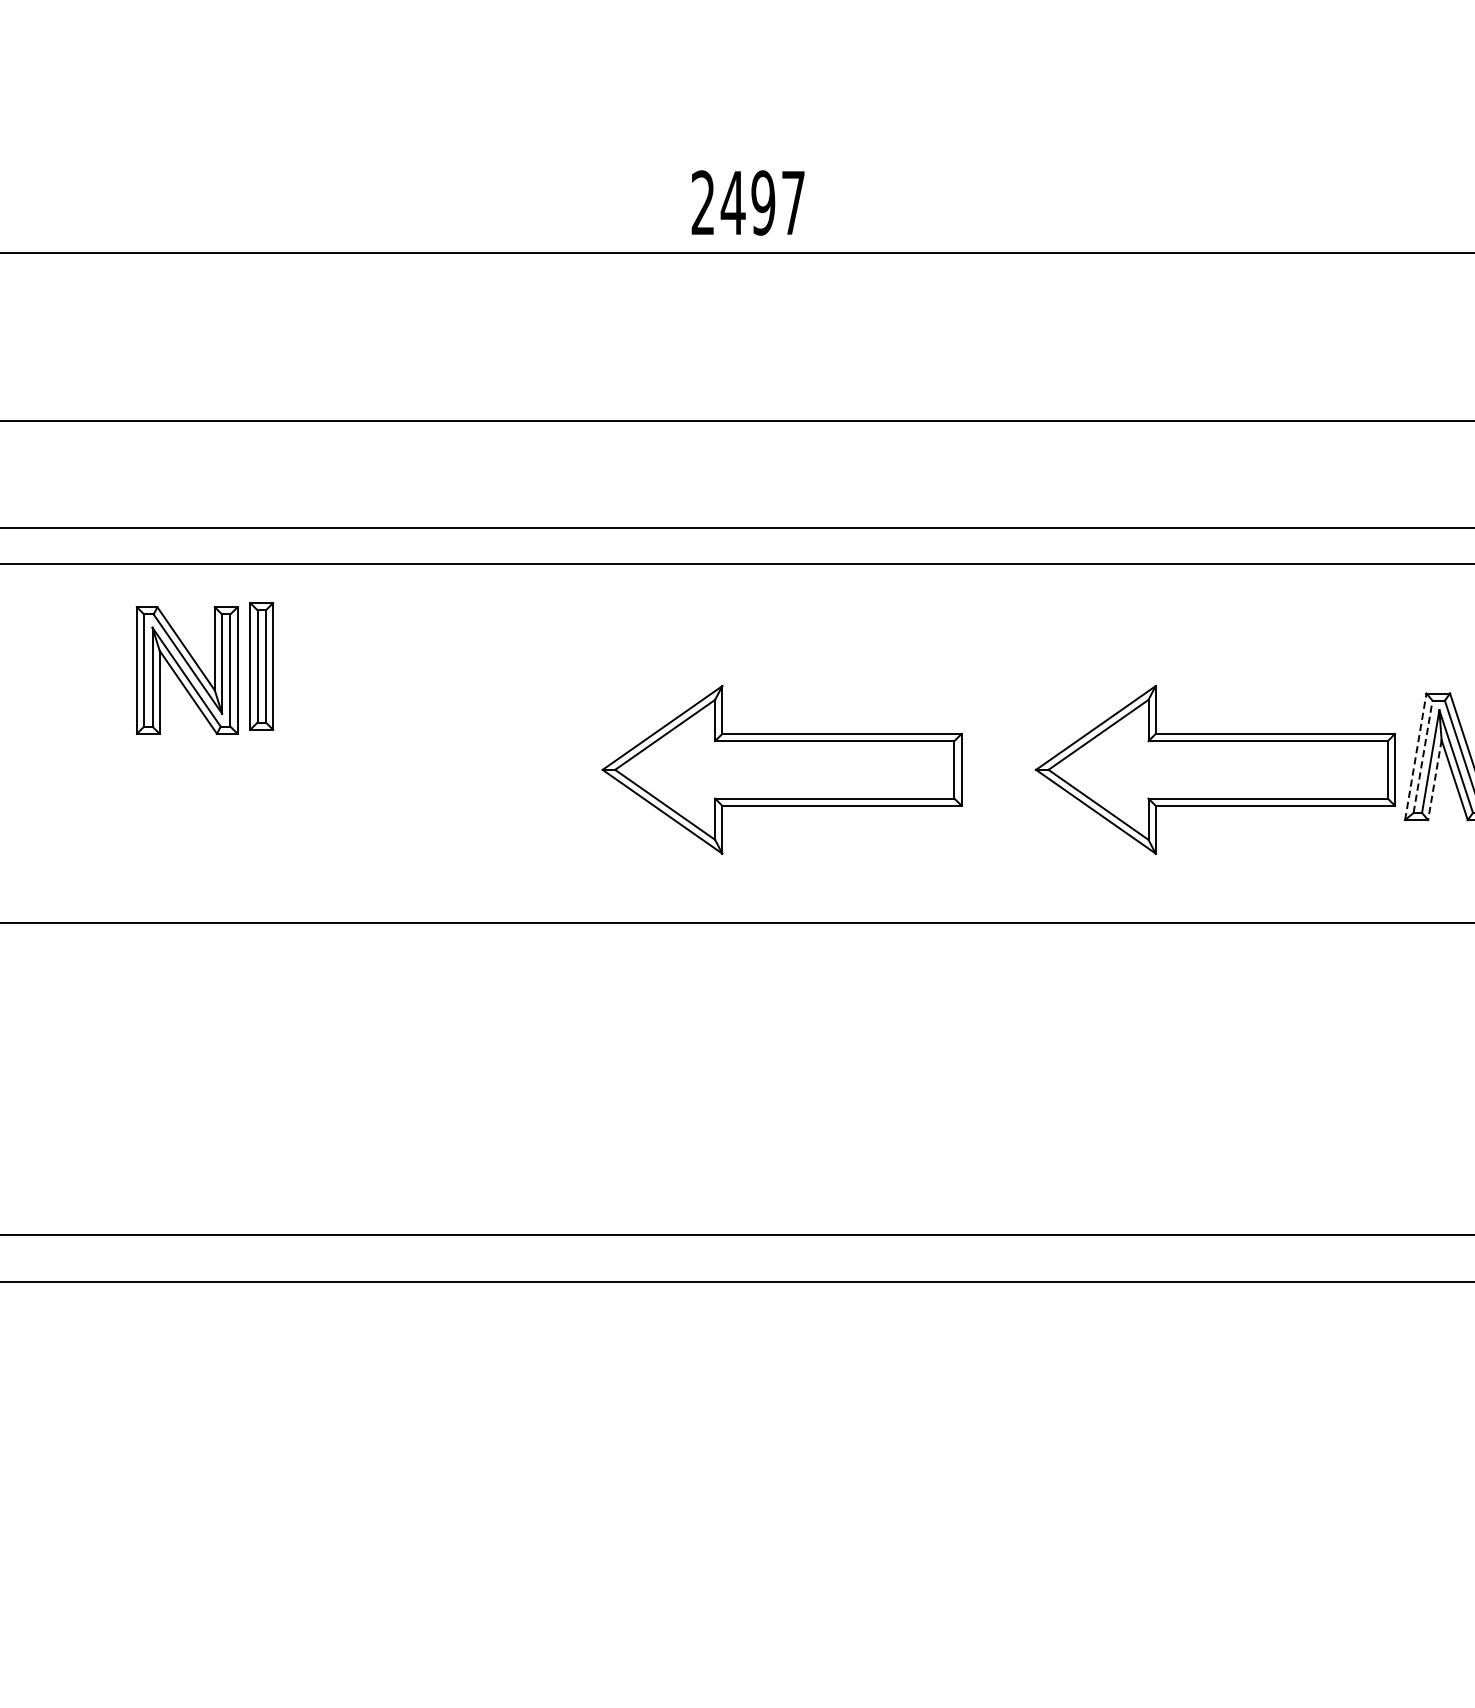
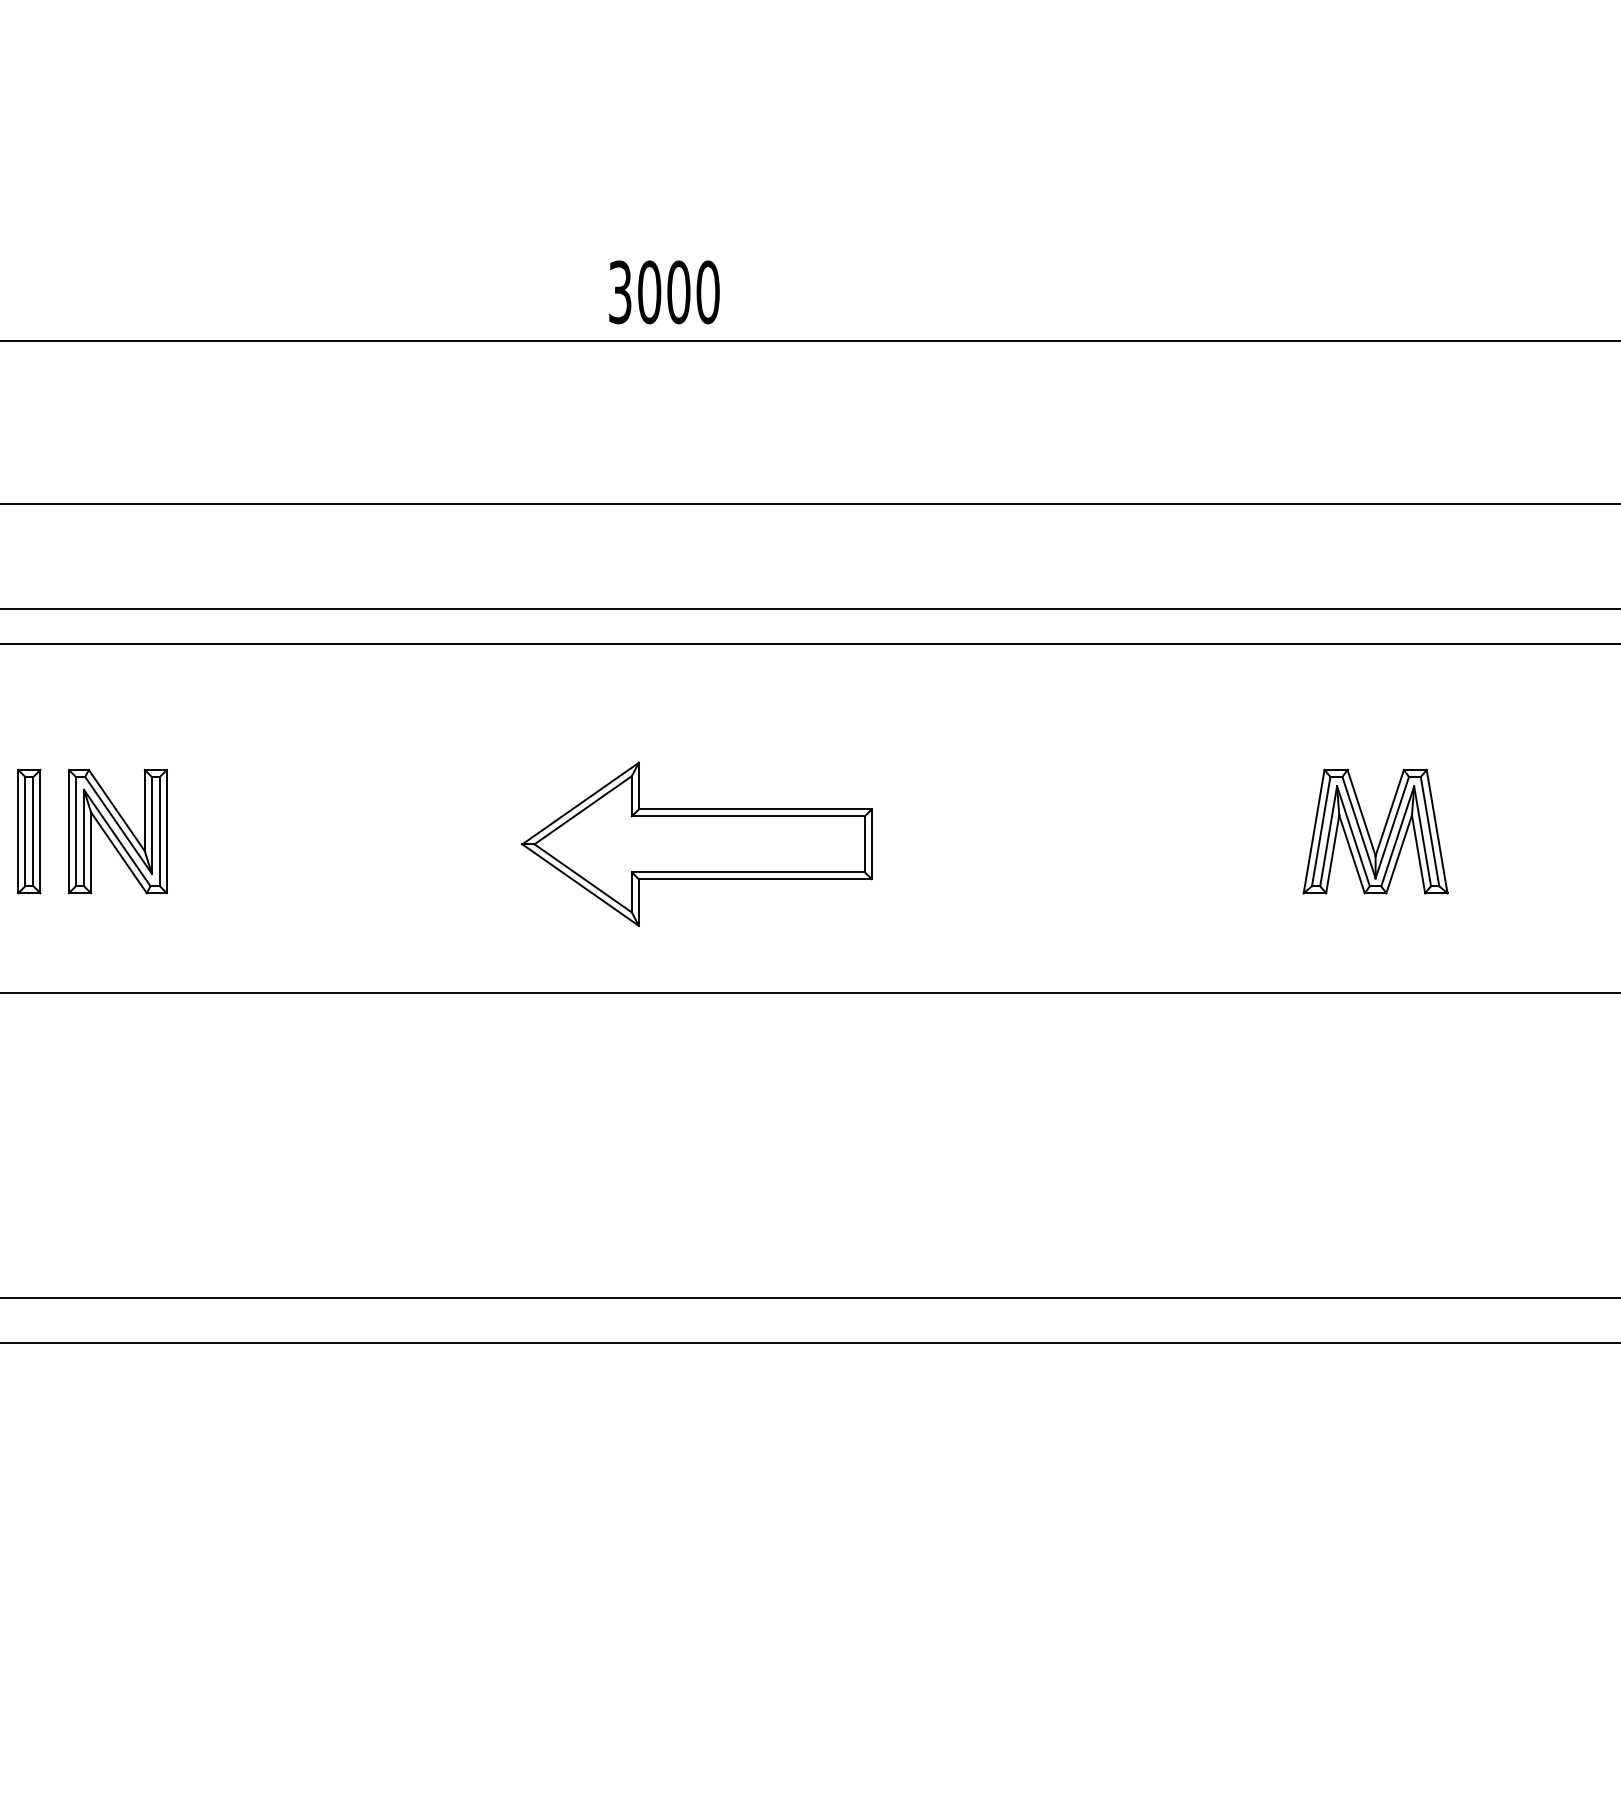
text: (748, 203) -> (664, 292), 2497 -> 3000
part: (261, 666) -> (29, 831), moved
part: (186, 670) -> (117, 831), moved
line: (1416, 756) -> (1314, 831), dashed -> solid
line: (1423, 756) -> (1321, 831), dashed -> solid
part: (1214, 769) -> (1118, 843), removed
line: (1434, 780) -> (1332, 854), dashed -> solid

